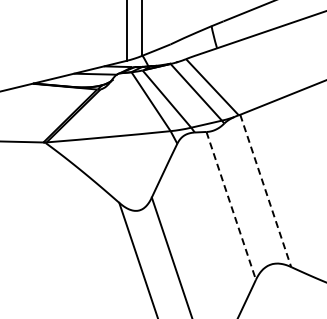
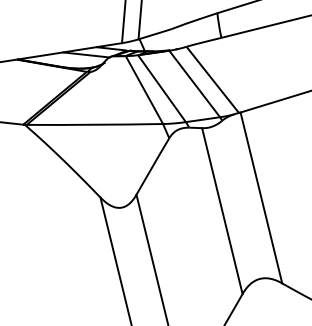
line: (265, 191) -> (261, 198), dashed -> solid
line: (231, 205) -> (222, 210), dashed -> solid

